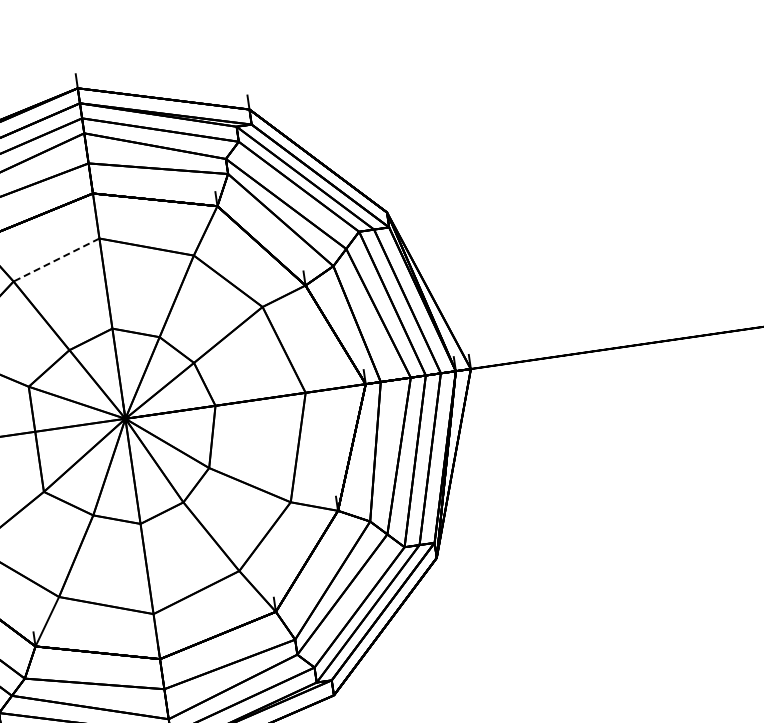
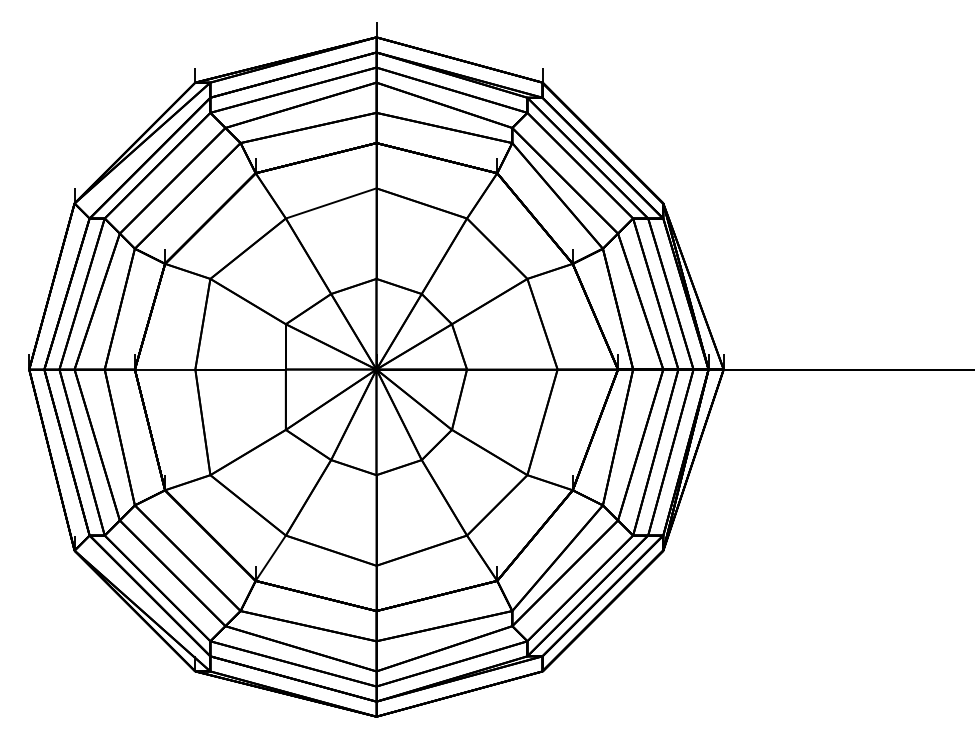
line: (56, 260) -> (331, 203), dashed -> solid

